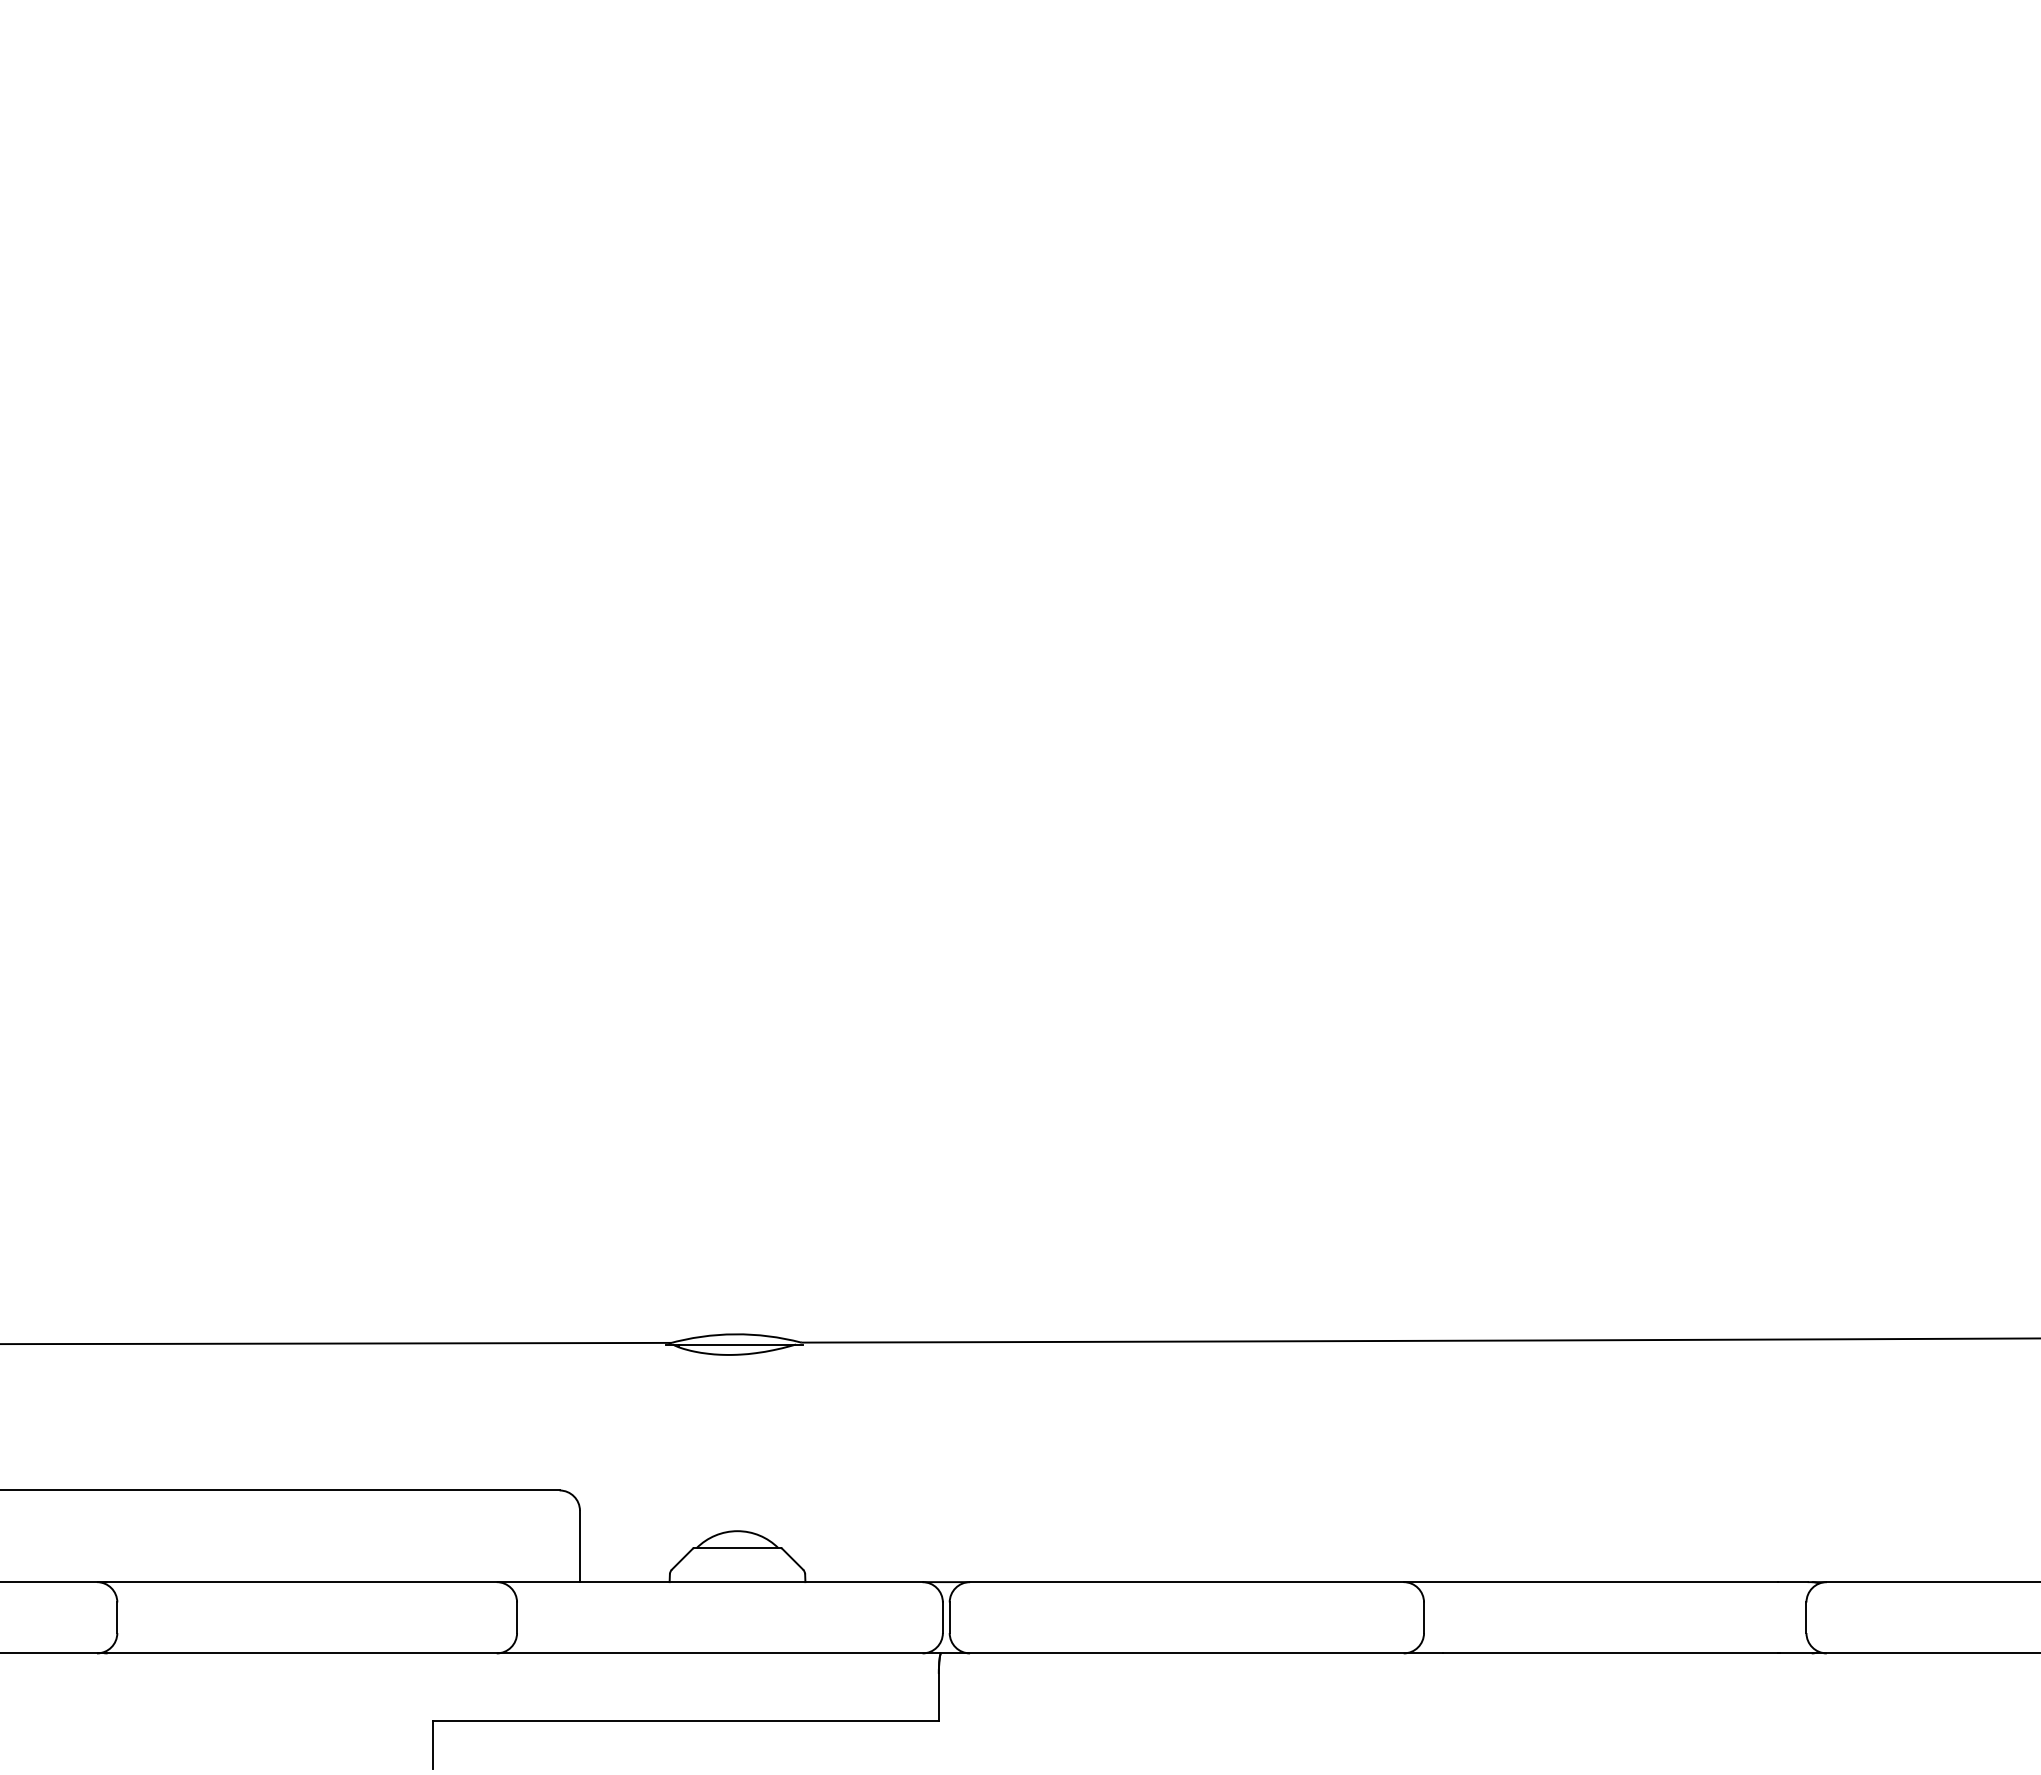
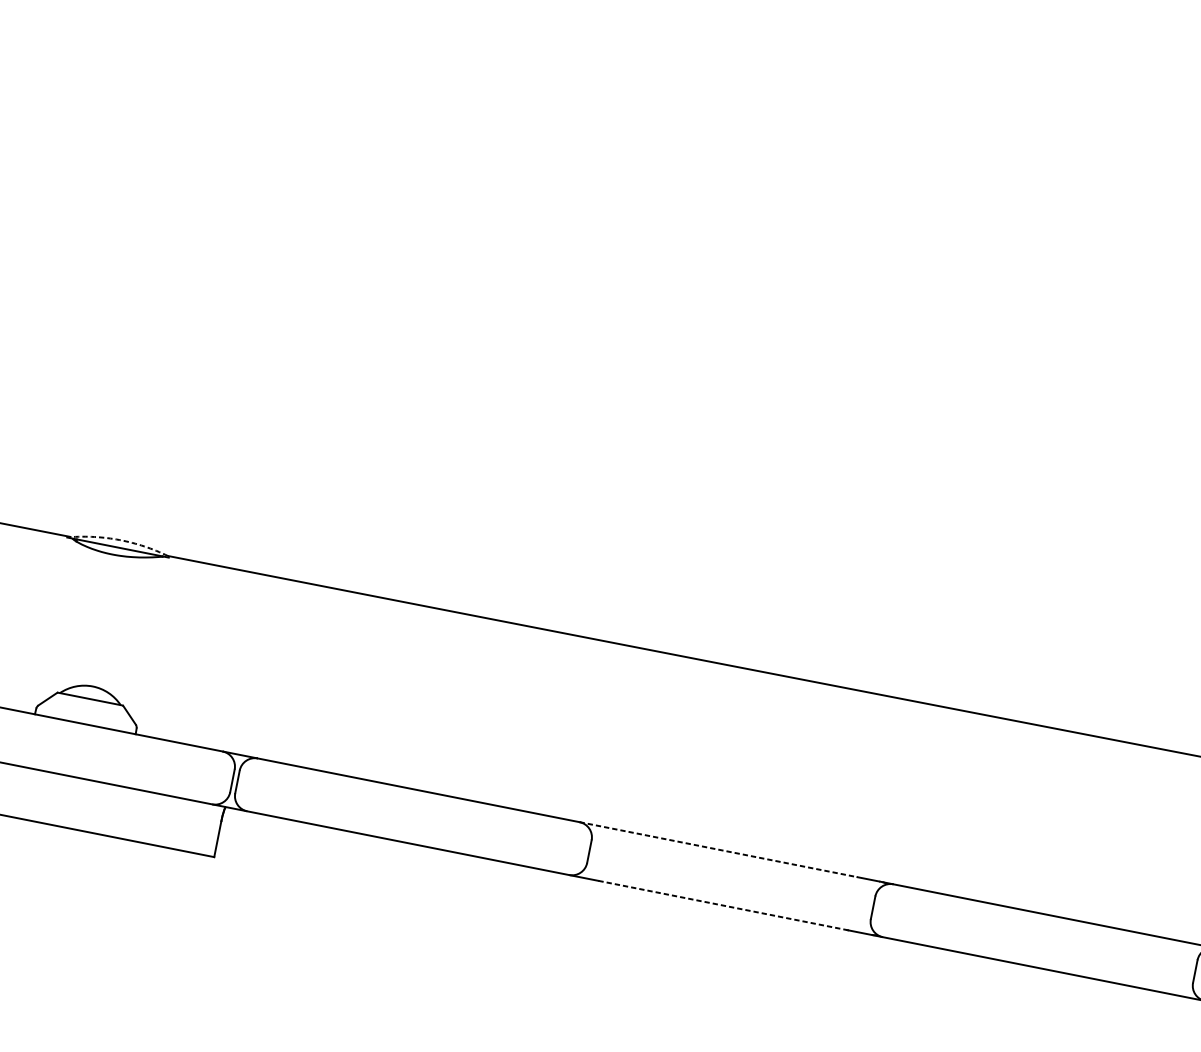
arc: (734, 1334) -> (119, 540), solid -> dashed
line: (1591, 1582) -> (718, 850), solid -> dashed
line: (1610, 1653) -> (722, 905), solid -> dashed

